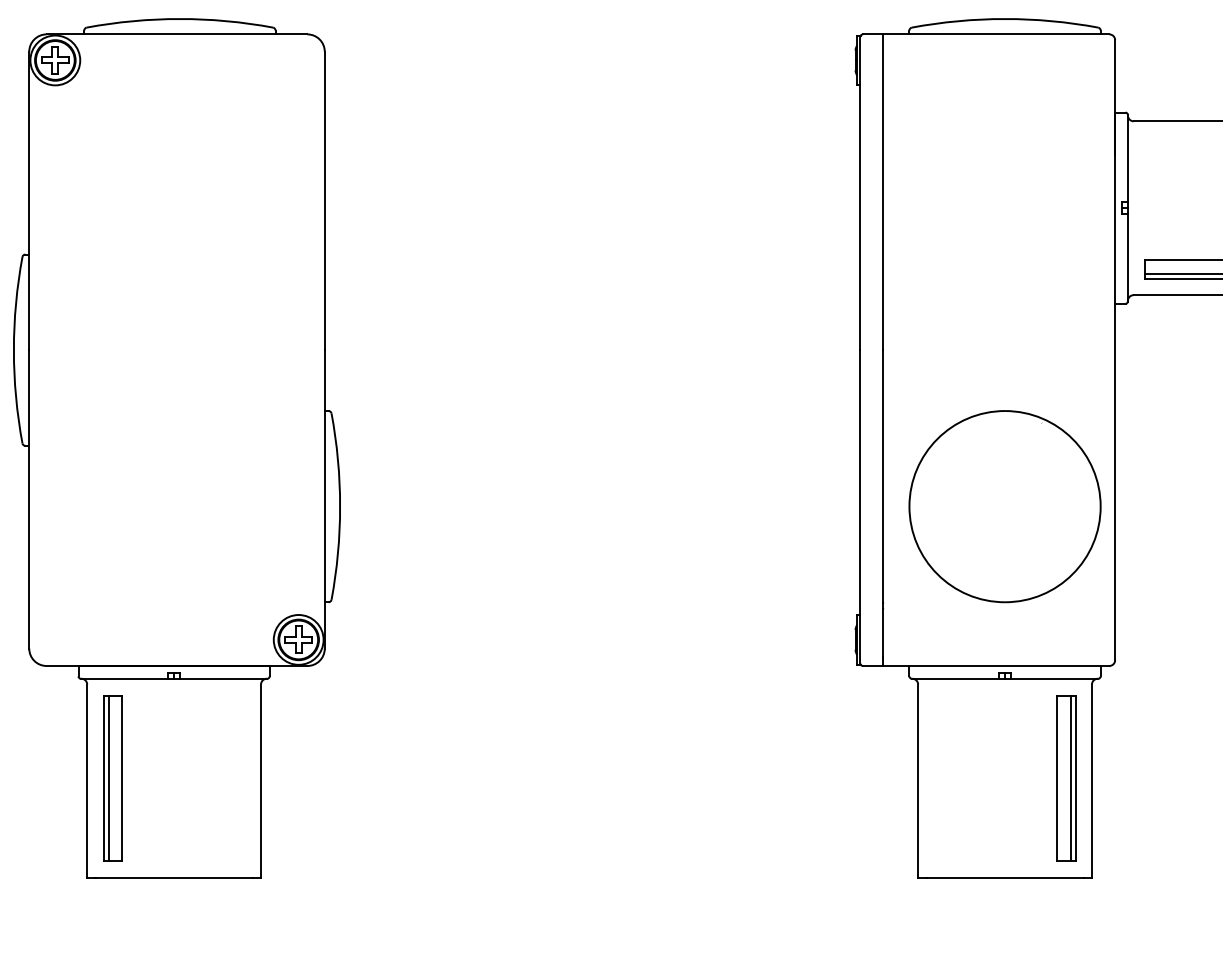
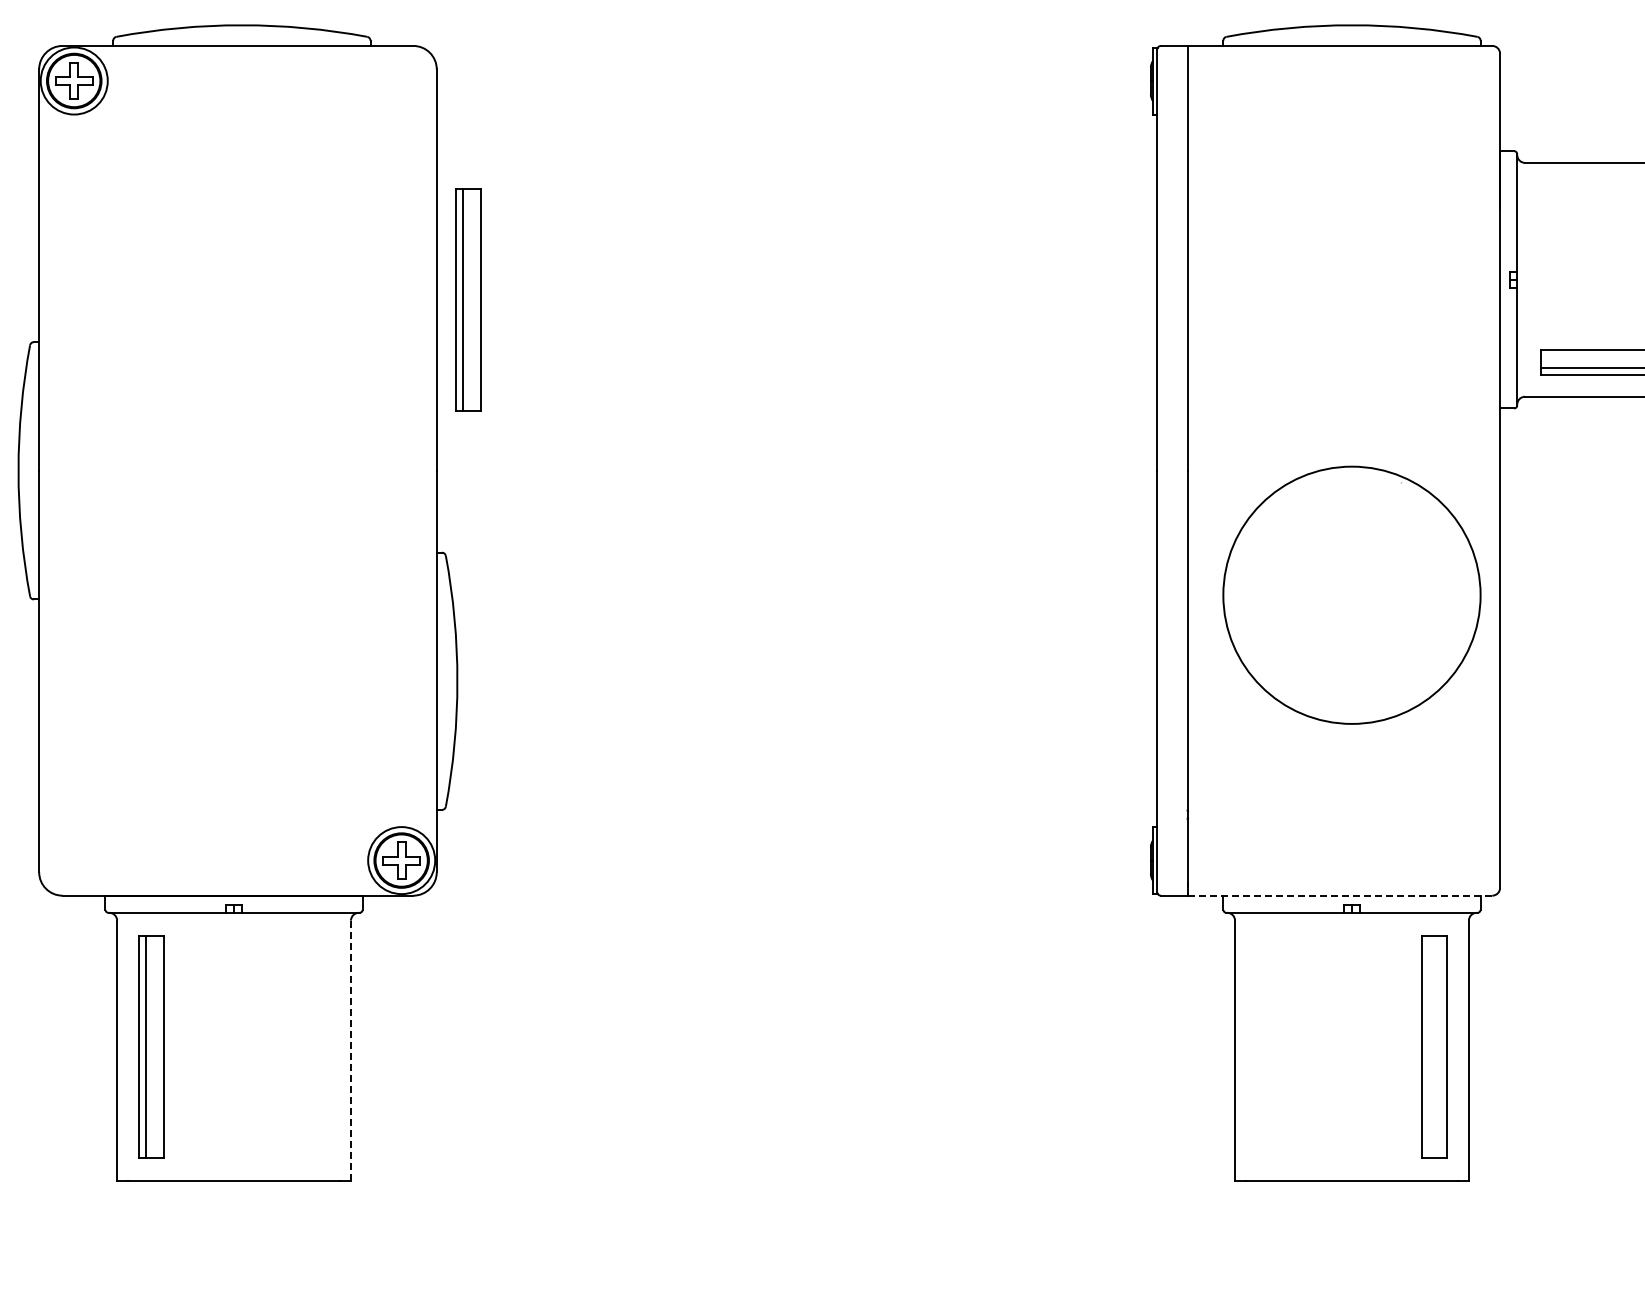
part: (348, 222) -> (468, 299), added
part: (1004, 506) -> (1351, 594), moved
line: (996, 665) -> (1340, 895), solid -> dashed
line: (1070, 778) -> (1440, 1046), removed
line: (261, 781) -> (351, 1051), solid -> dashed

